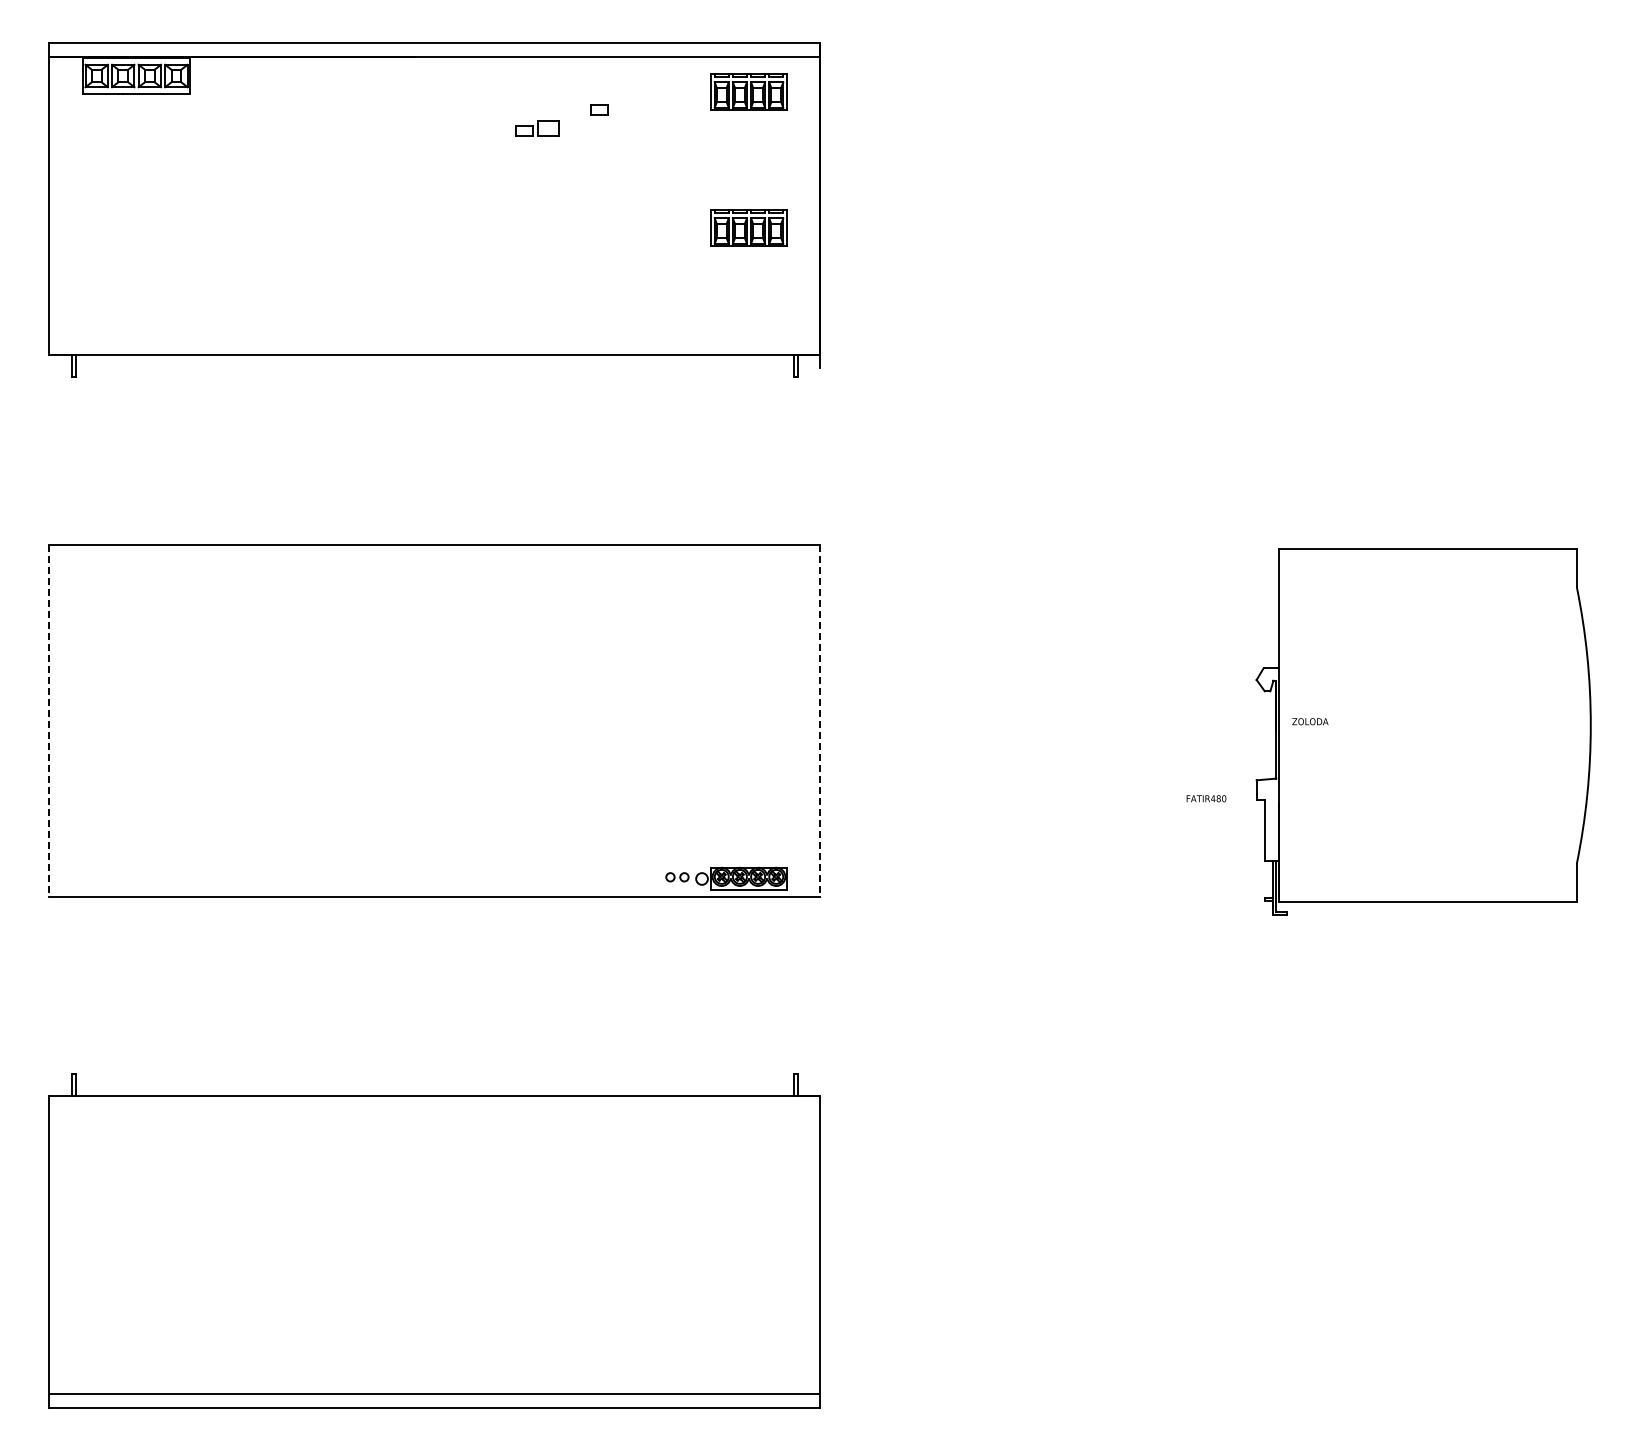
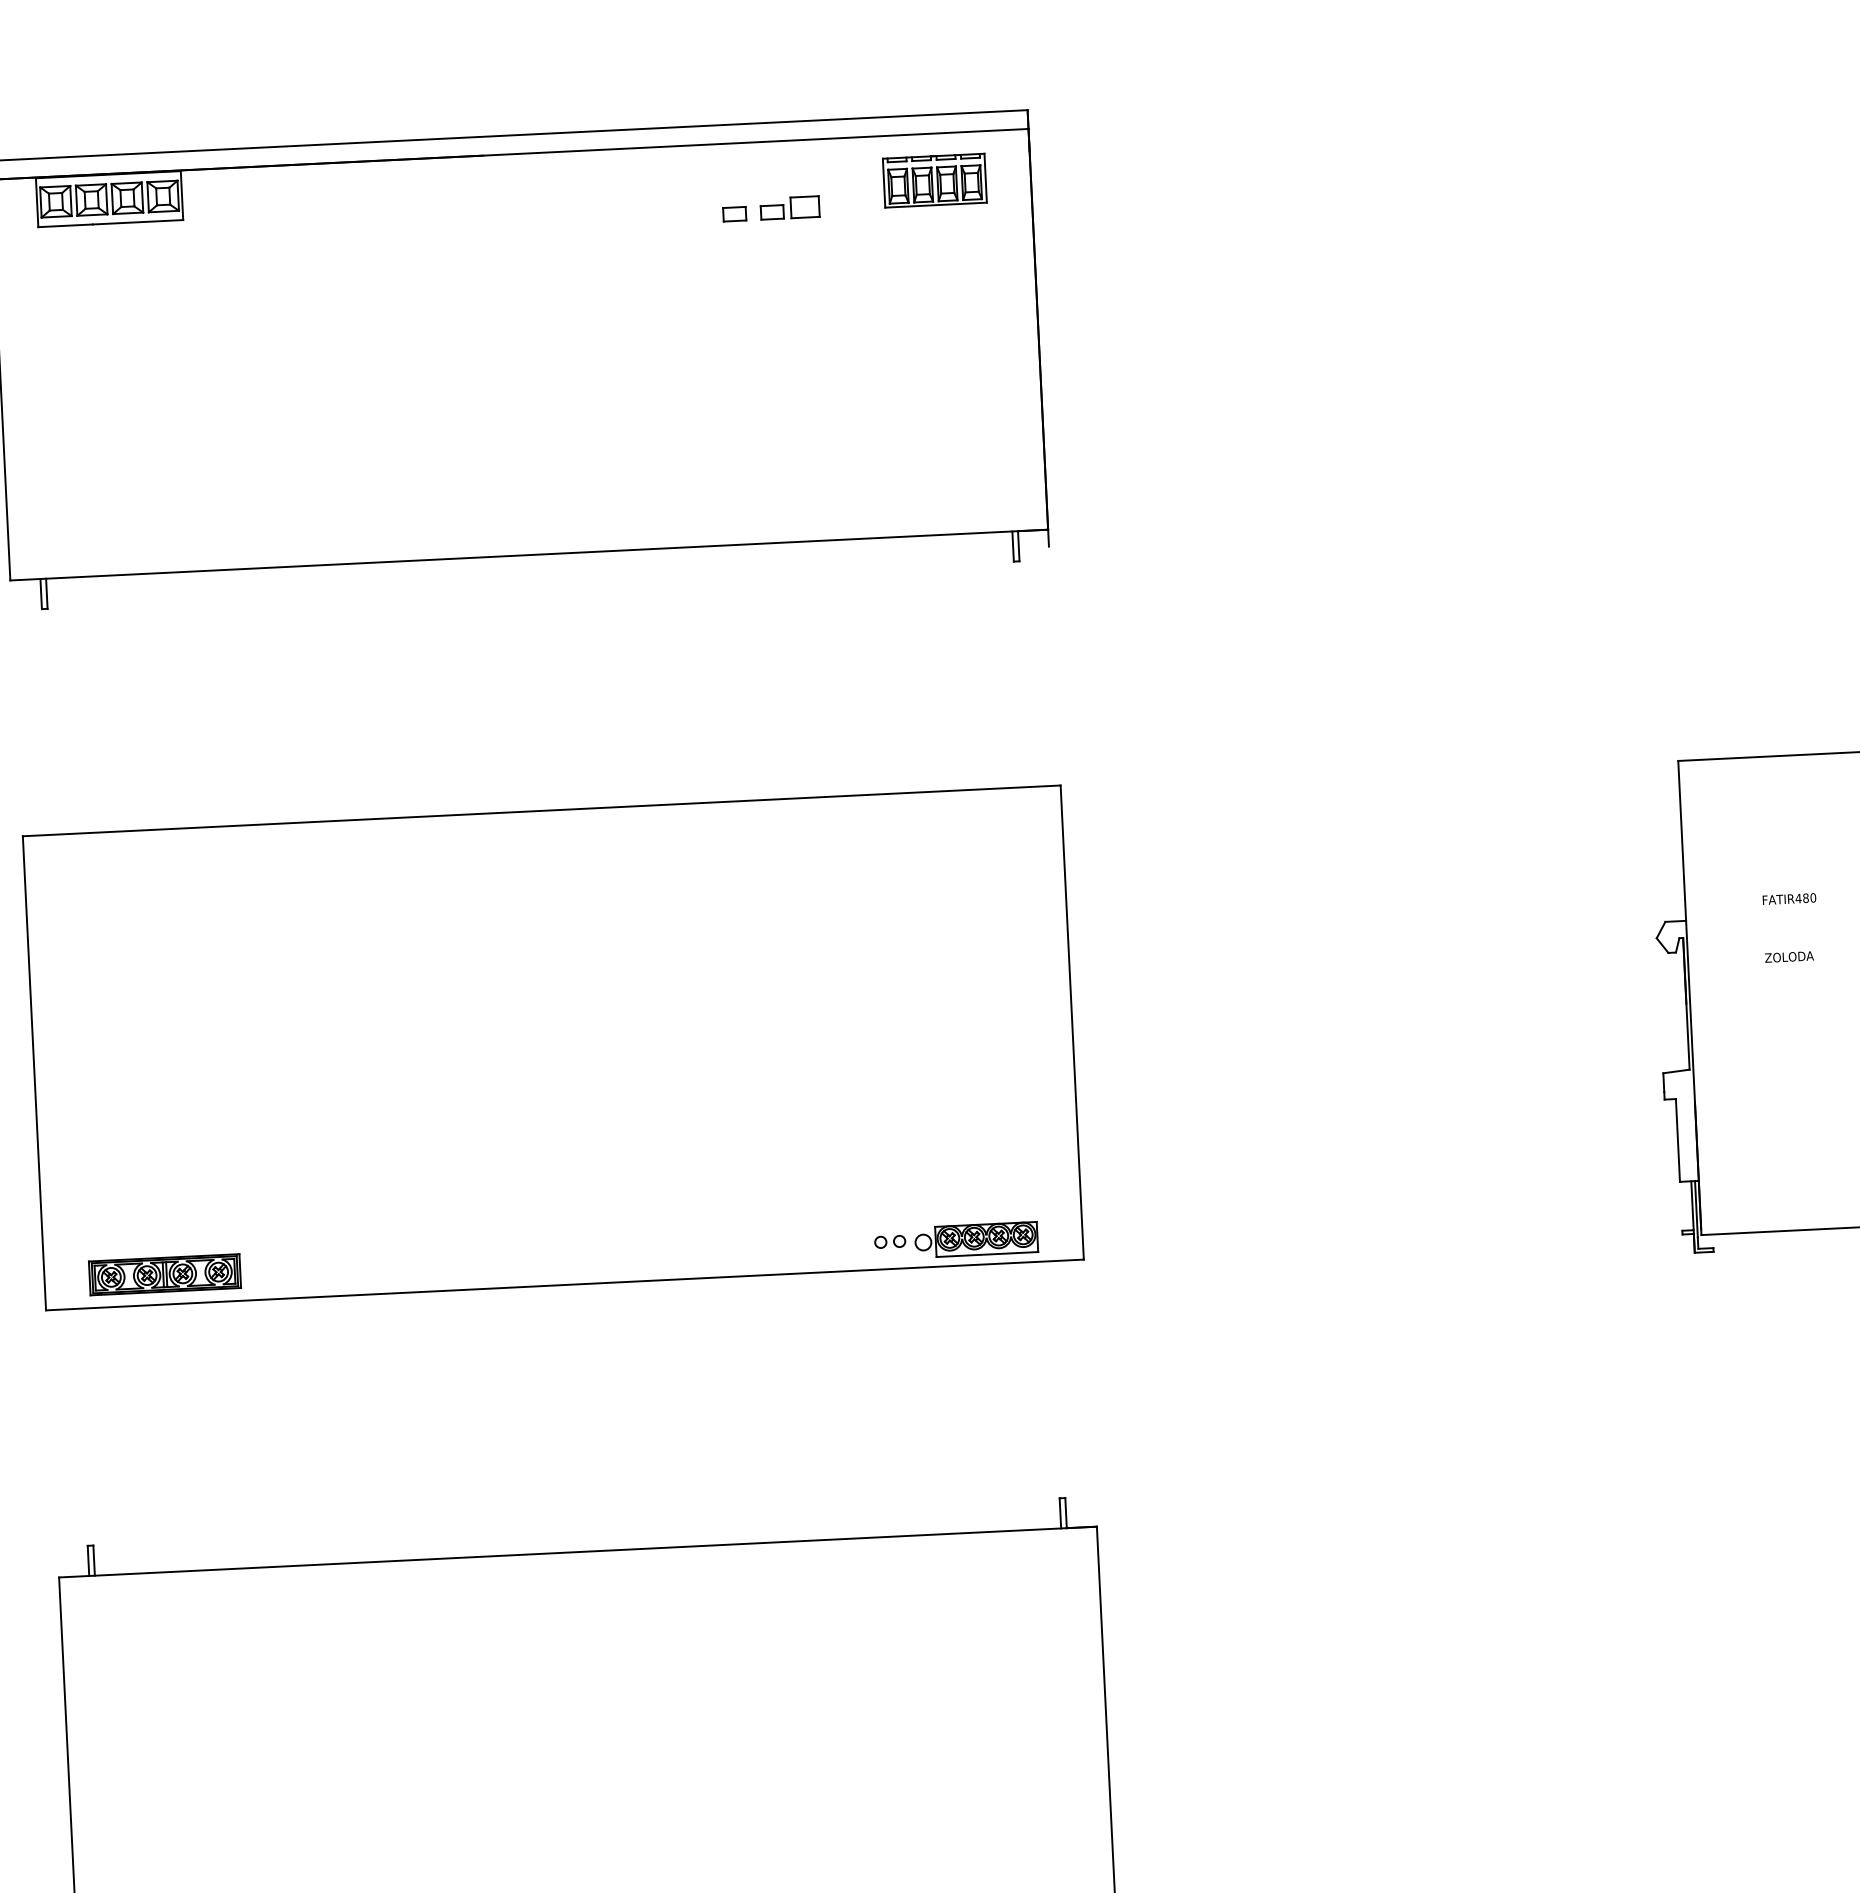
part: (537, 128) -> (789, 208), moved
part: (748, 227) -> (943, 362), removed
line: (49, 721) -> (34, 1073), dashed -> solid
line: (820, 721) -> (1072, 1022), dashed -> solid
text: (1310, 721) -> (1789, 956), moved
text: (1206, 798) -> (1789, 898), moved
part: (138, 875) -> (164, 1274), added

